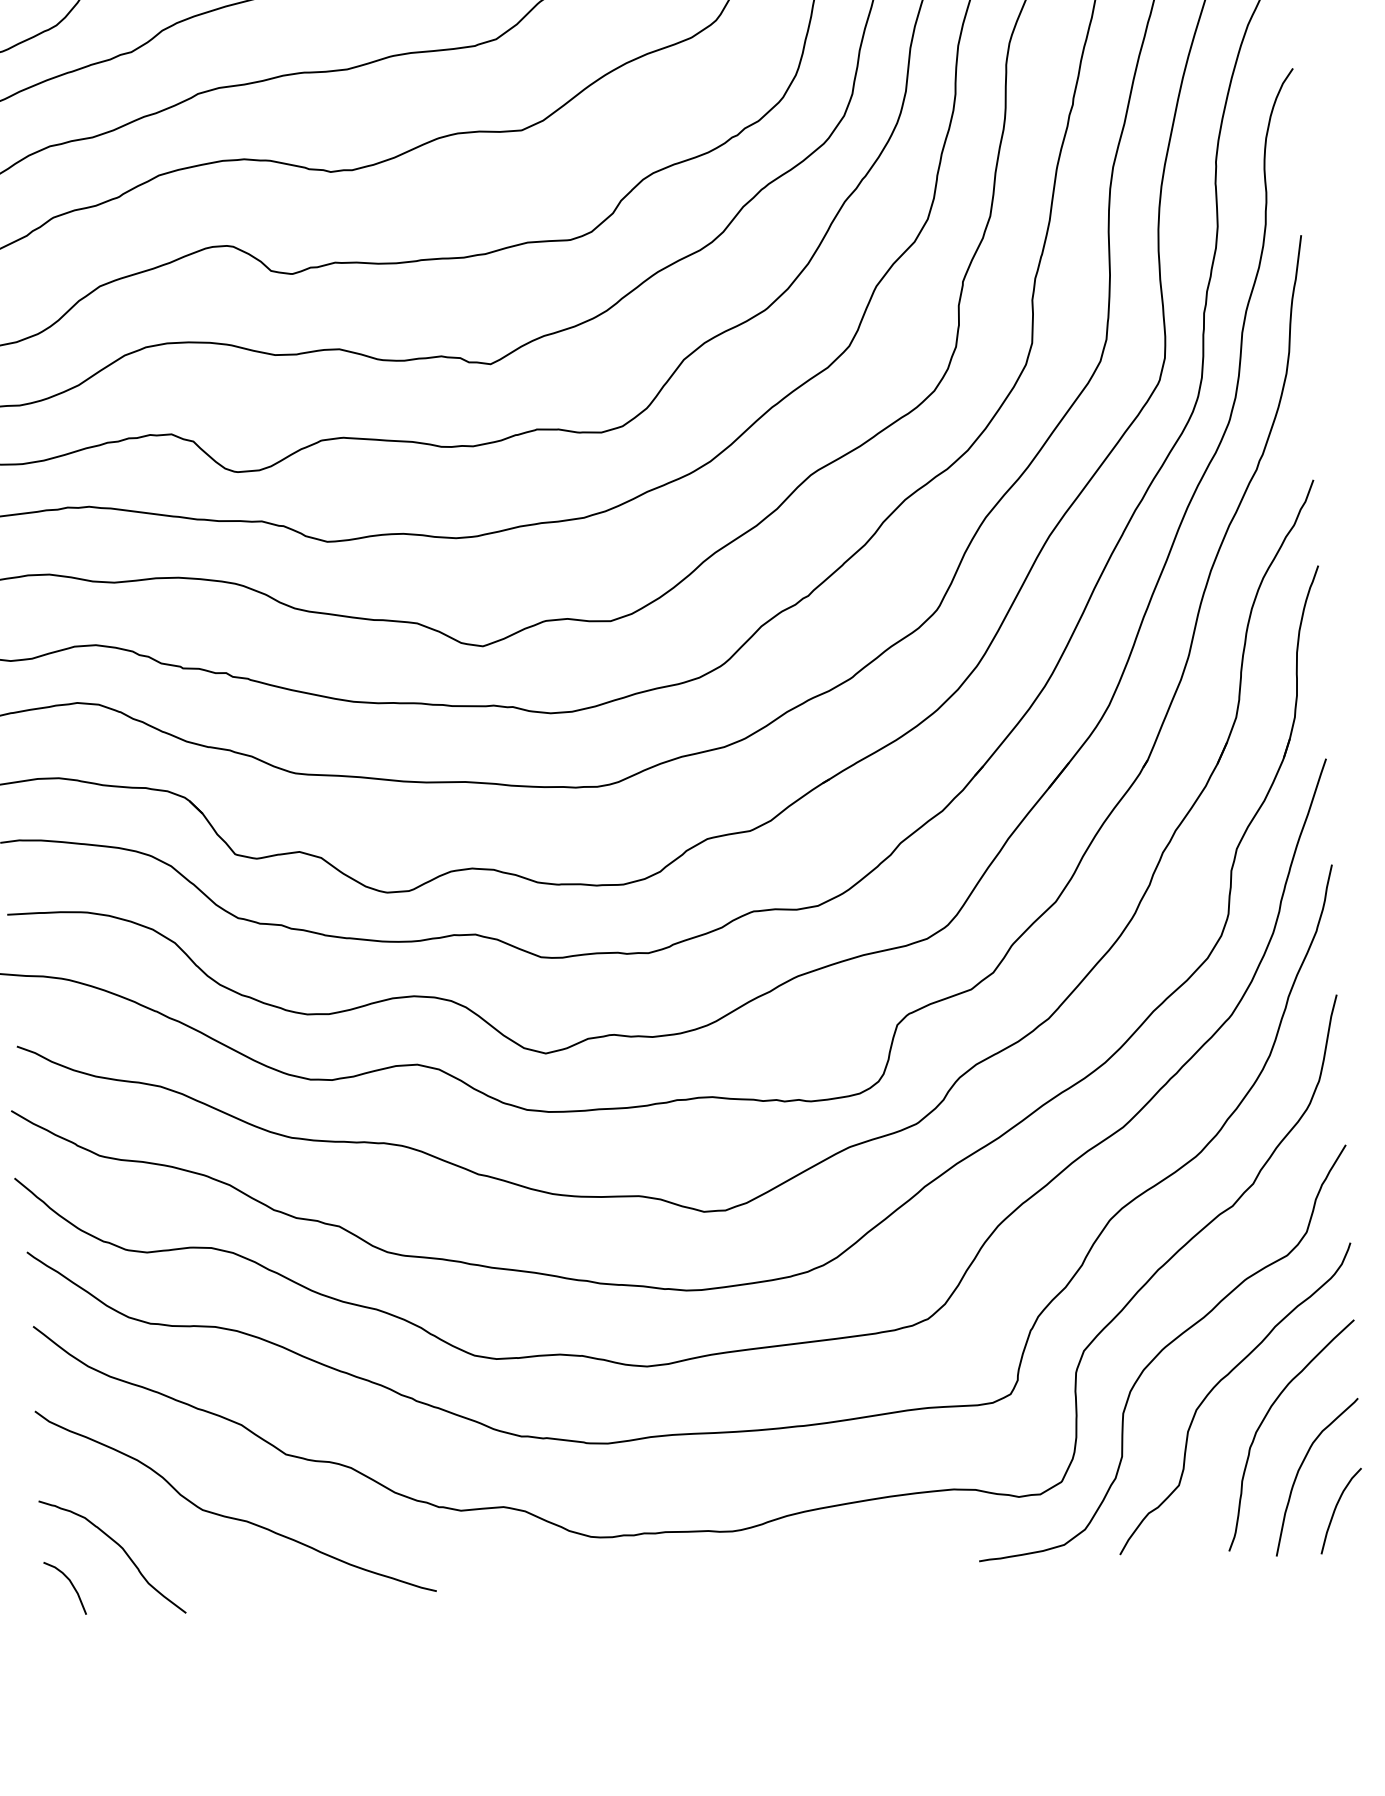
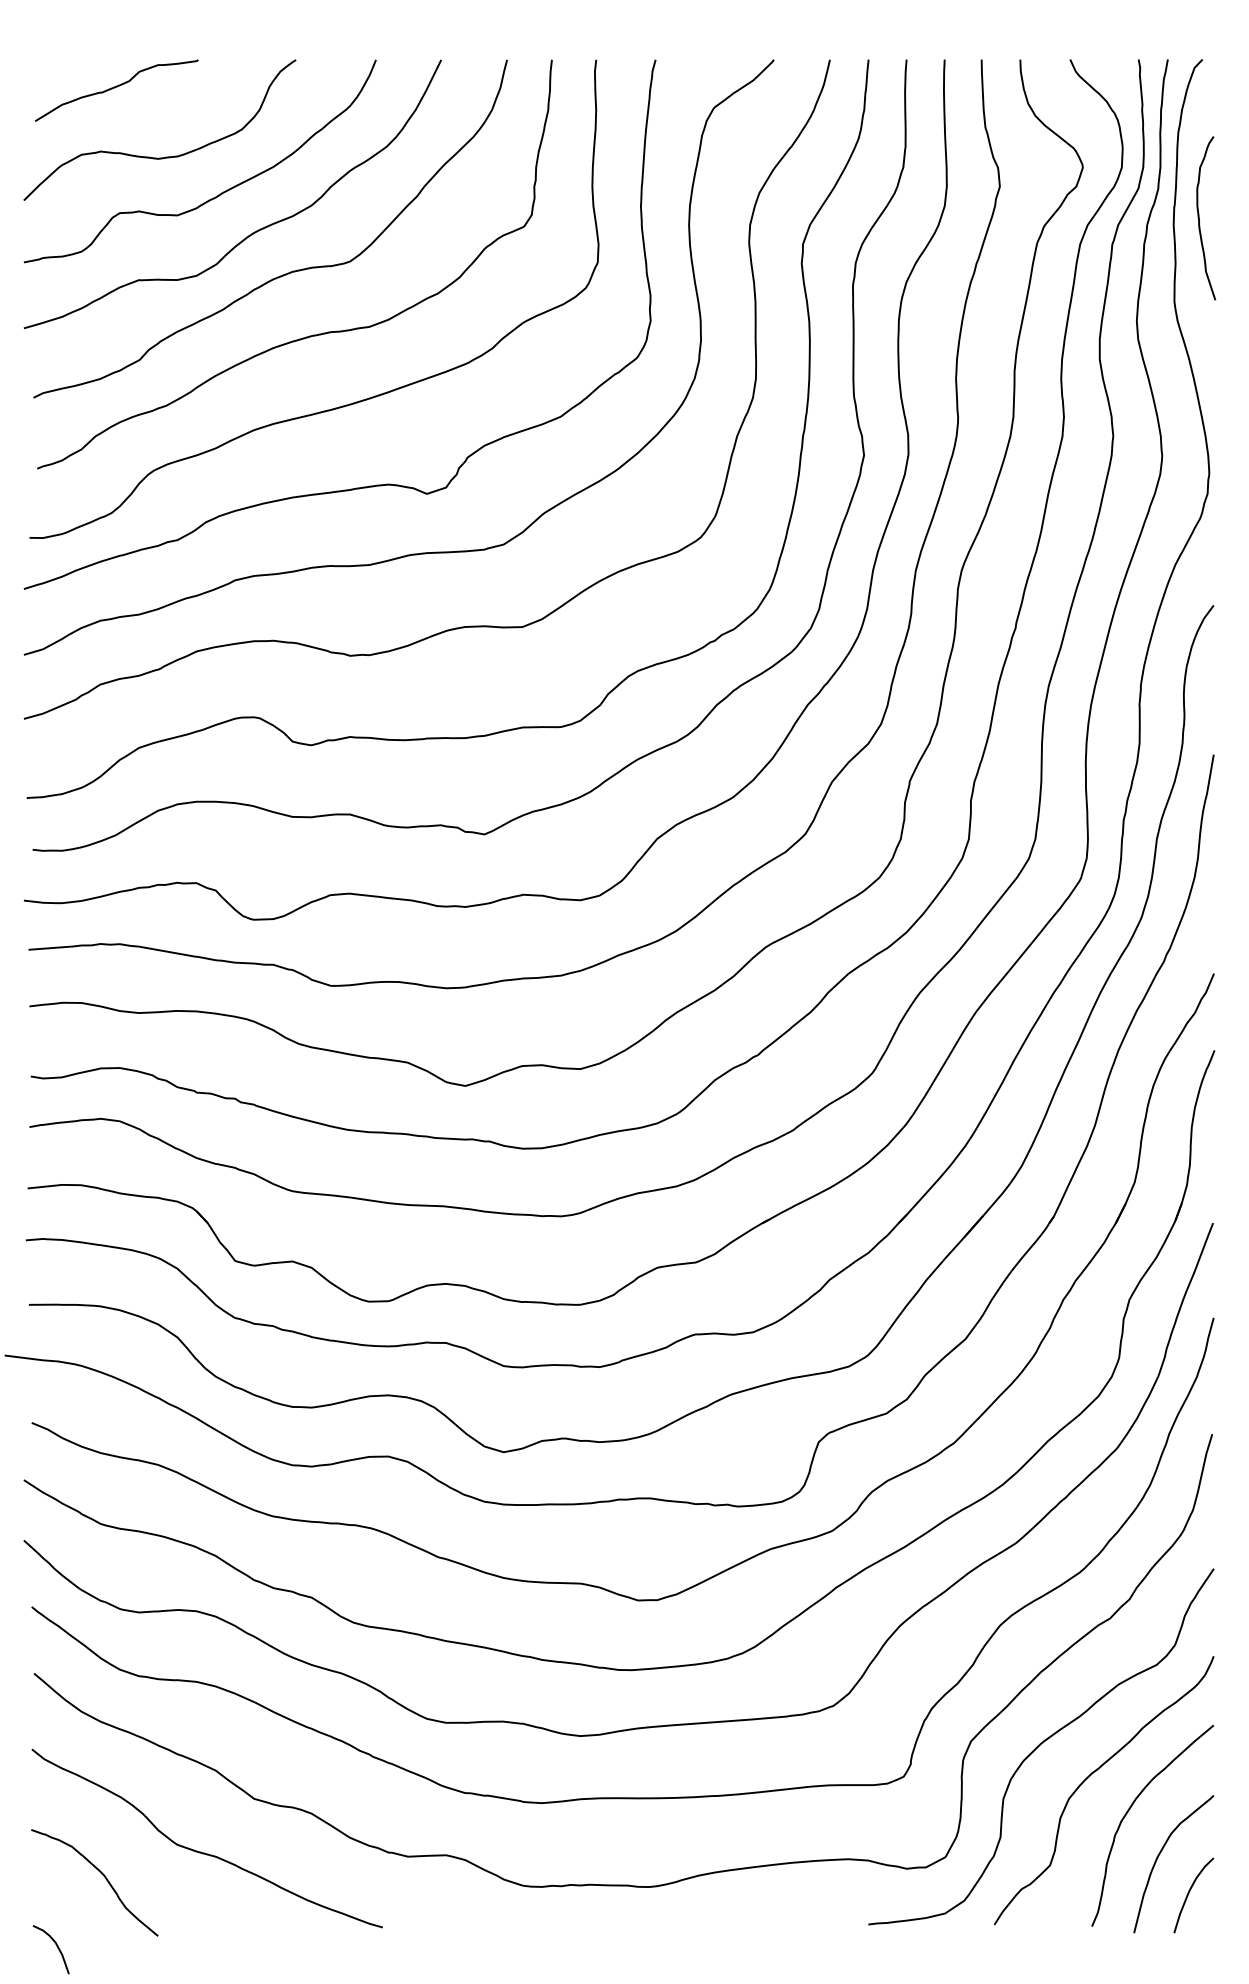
curve: (70, 1584) -> (56, 1946), moved

